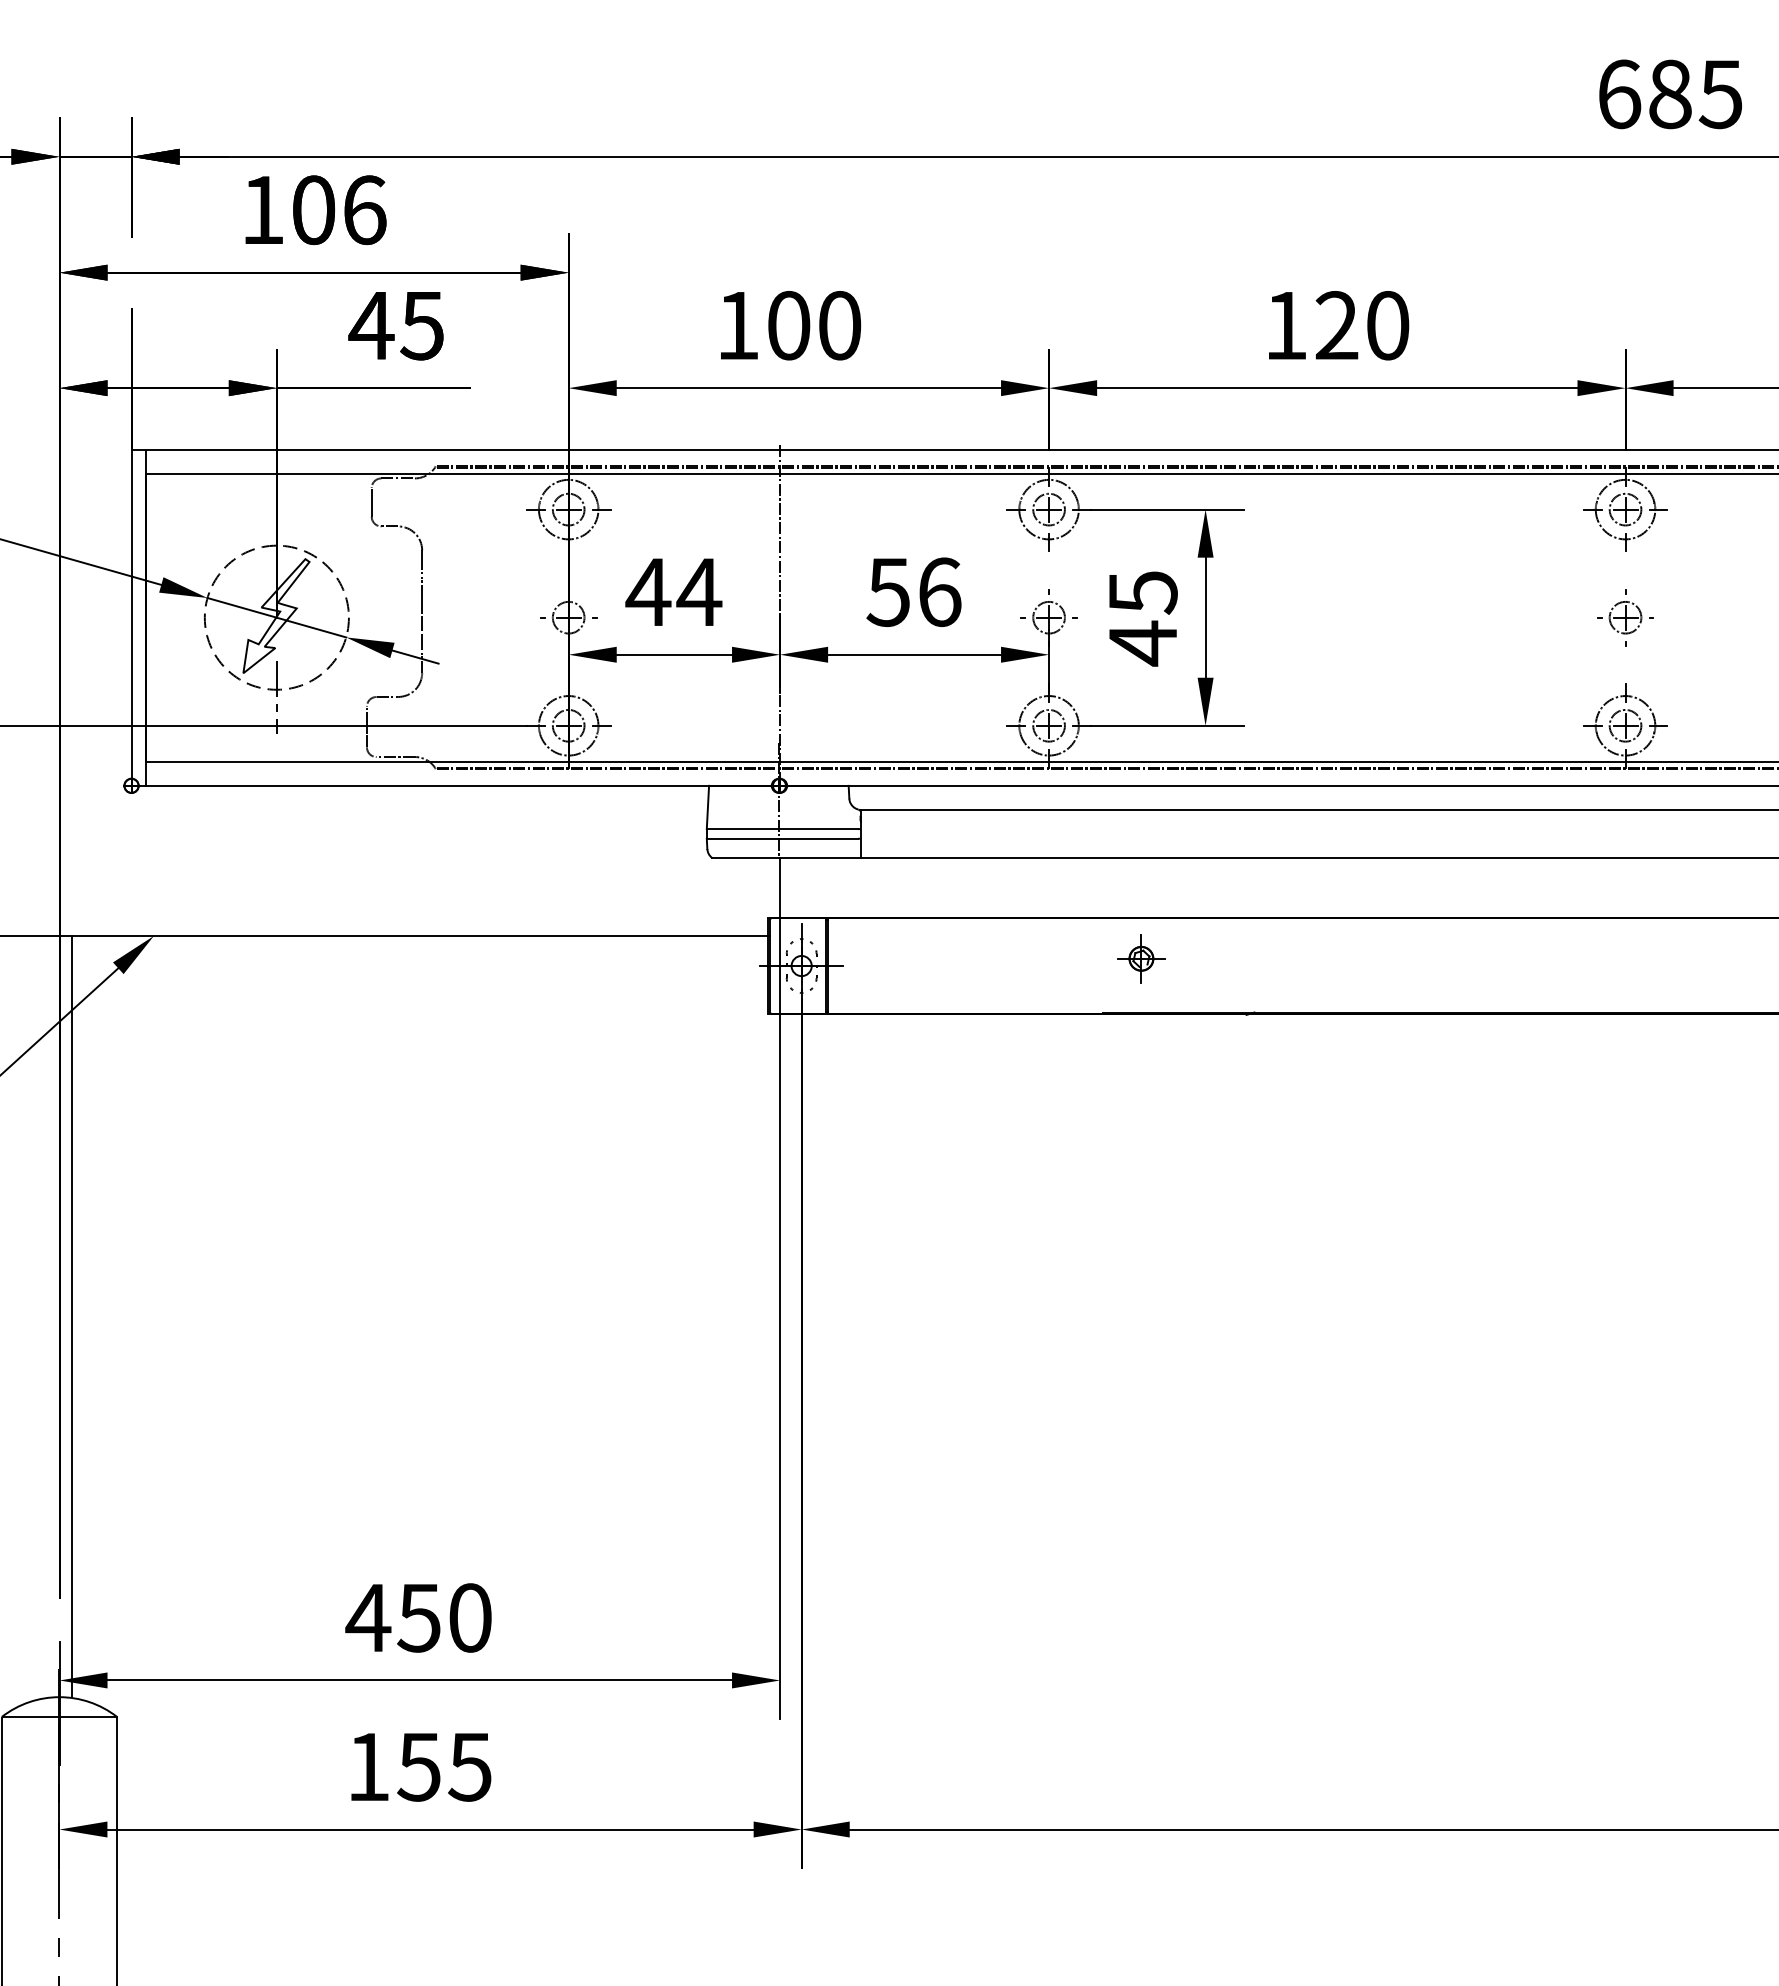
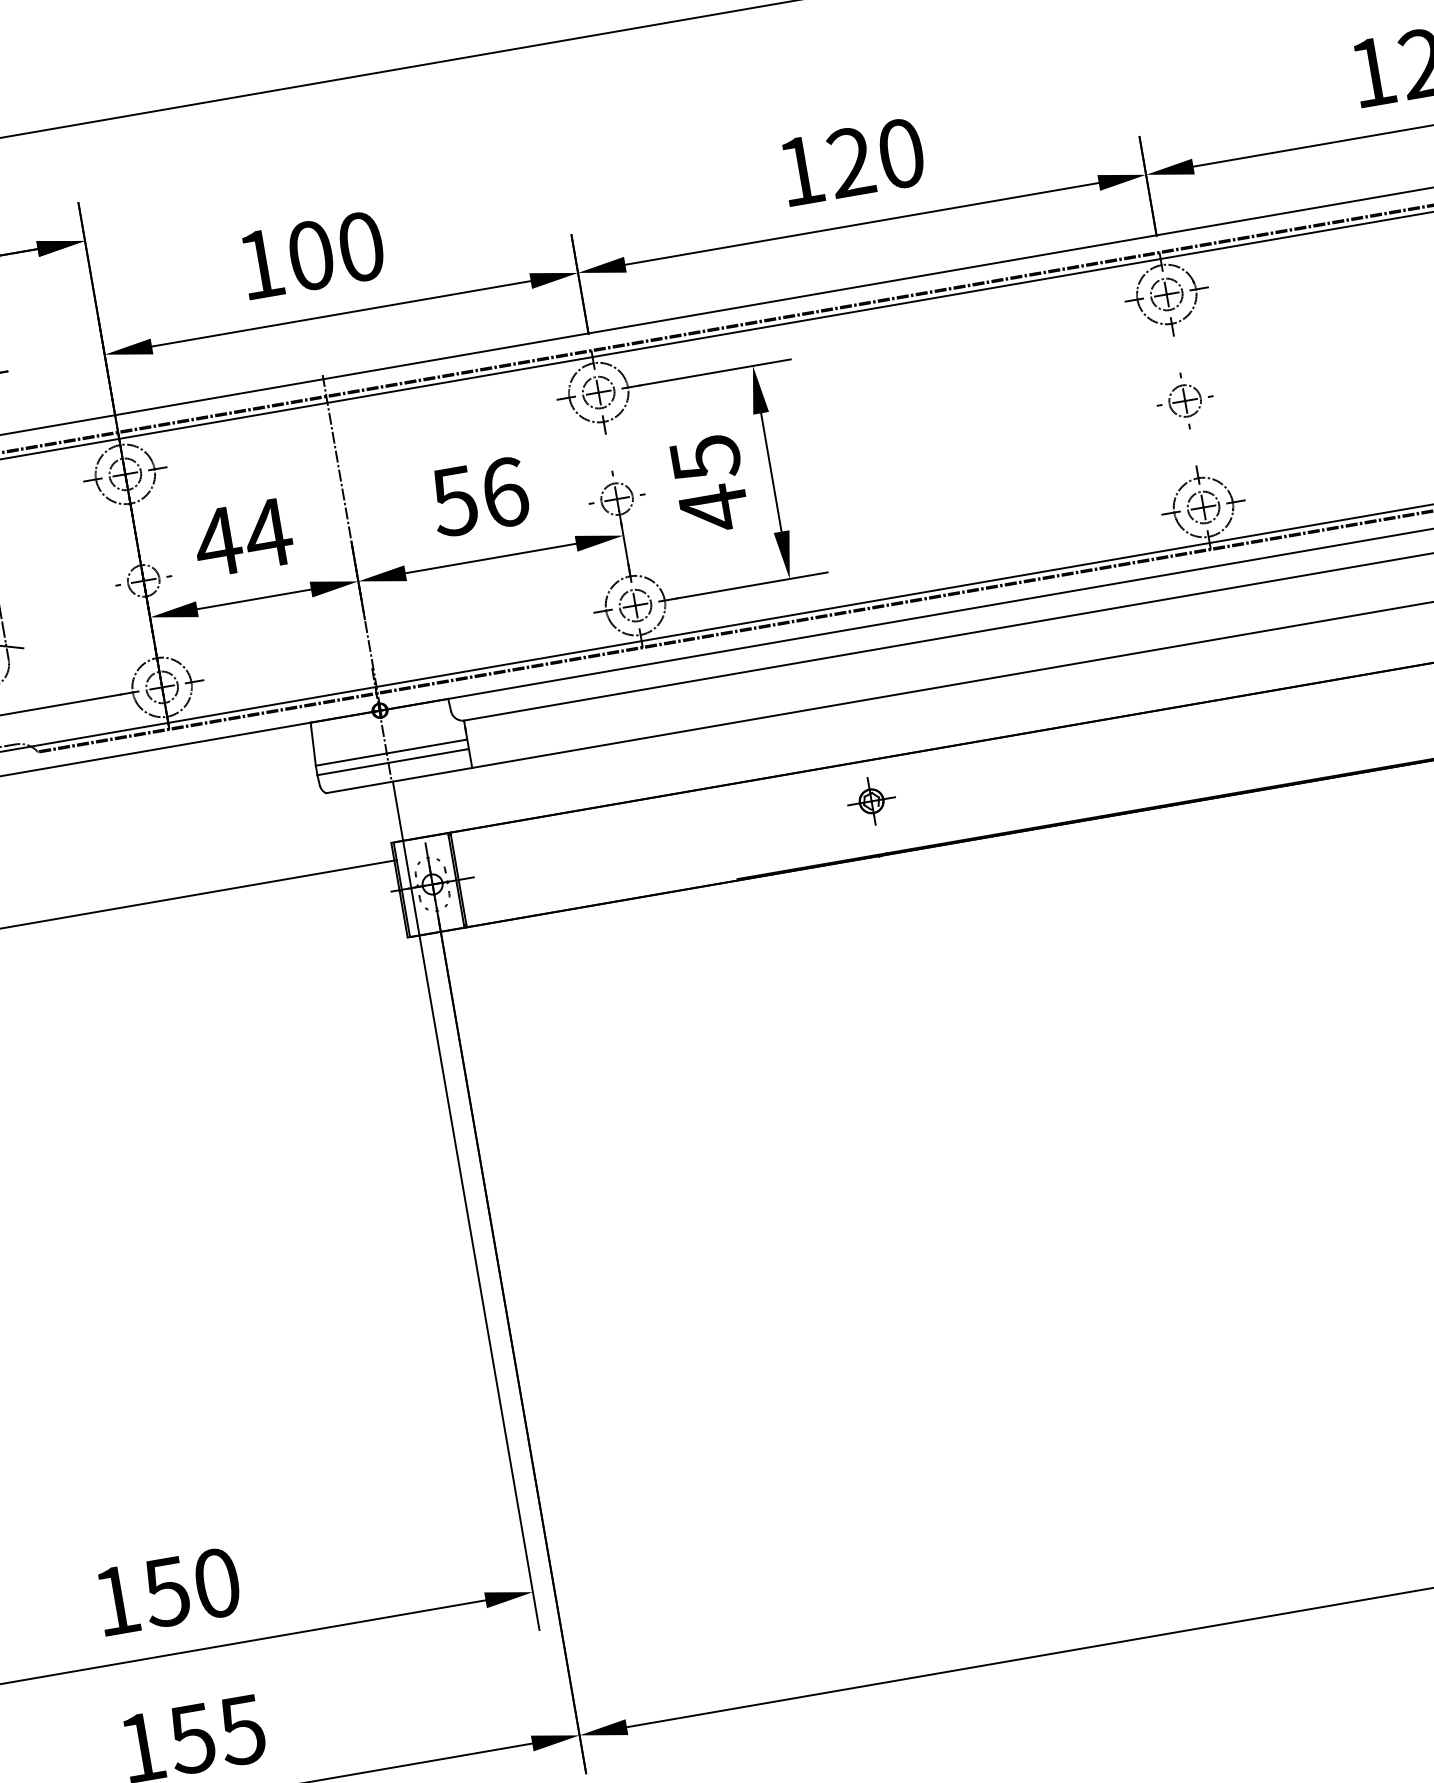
part: (1141, 958) -> (871, 800), moved
text: (368, 1617) -> (116, 1600), 450 -> 150

